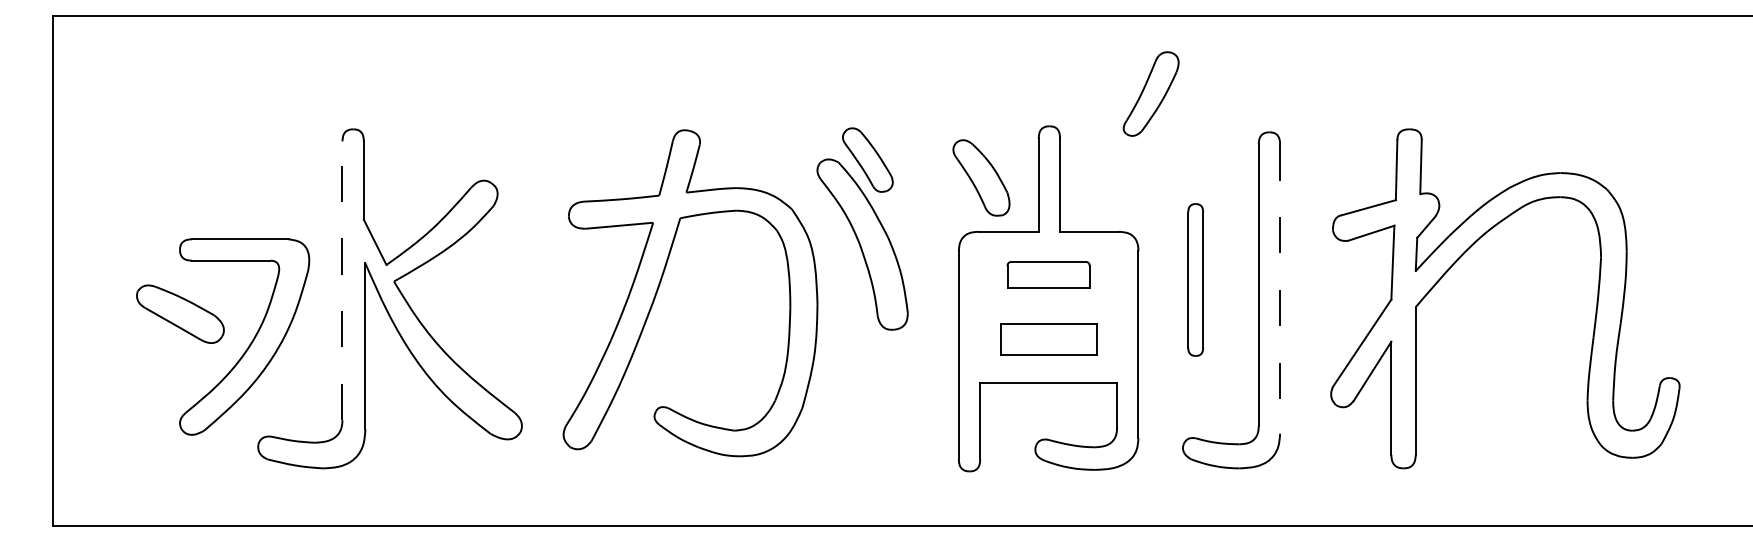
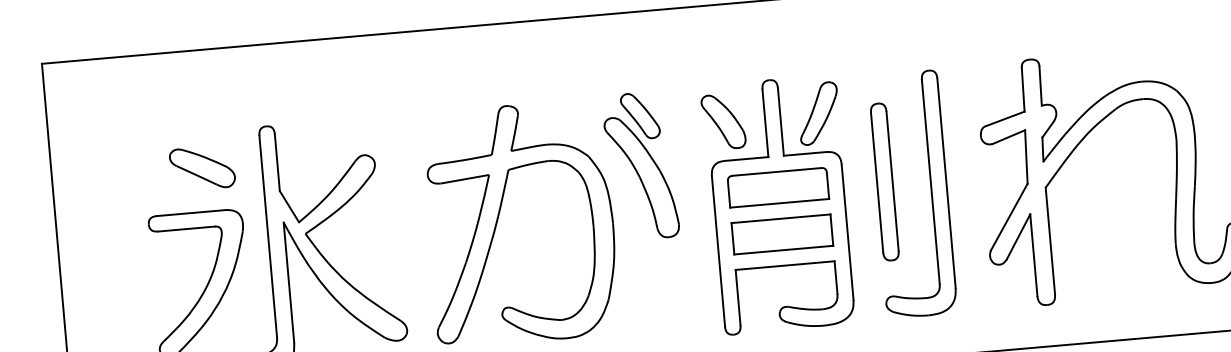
part: (1150, 93) -> (818, 113), moved
part: (1048, 274) -> (778, 187), size x1.67
part: (1195, 279) -> (884, 181), size x1.43
line: (342, 280) -> (268, 236), dashed -> solid
line: (1280, 289) -> (946, 183), dashed -> solid
part: (180, 313) -> (202, 167), moved
part: (1048, 339) -> (782, 234), size x1.43

